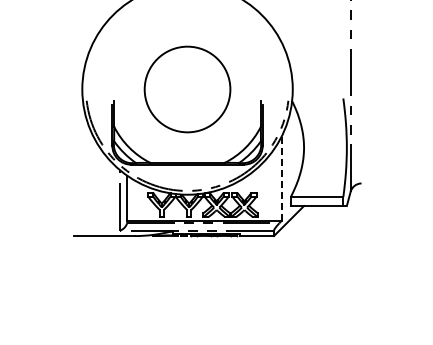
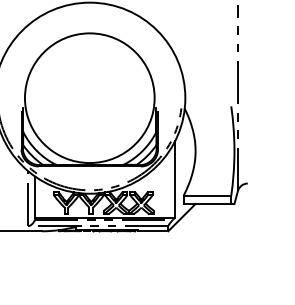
circle: (187, 89) -> (89, 98), size x1.67
line: (281, 178) -> (175, 179), dashed -> solid

